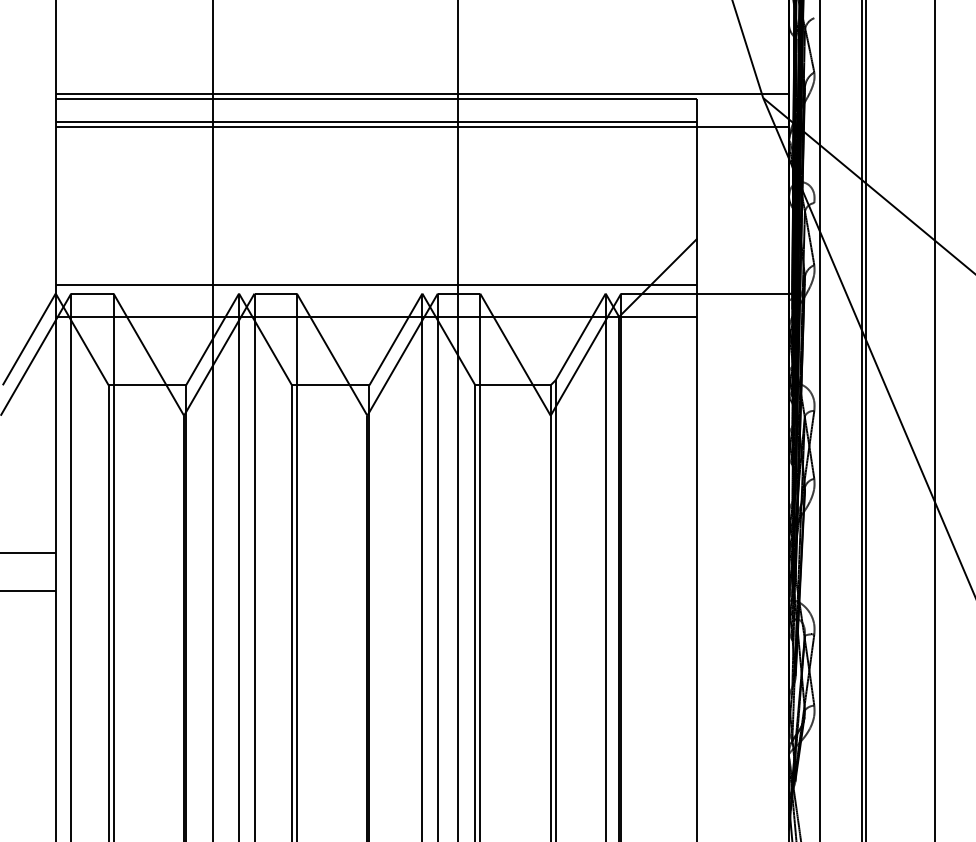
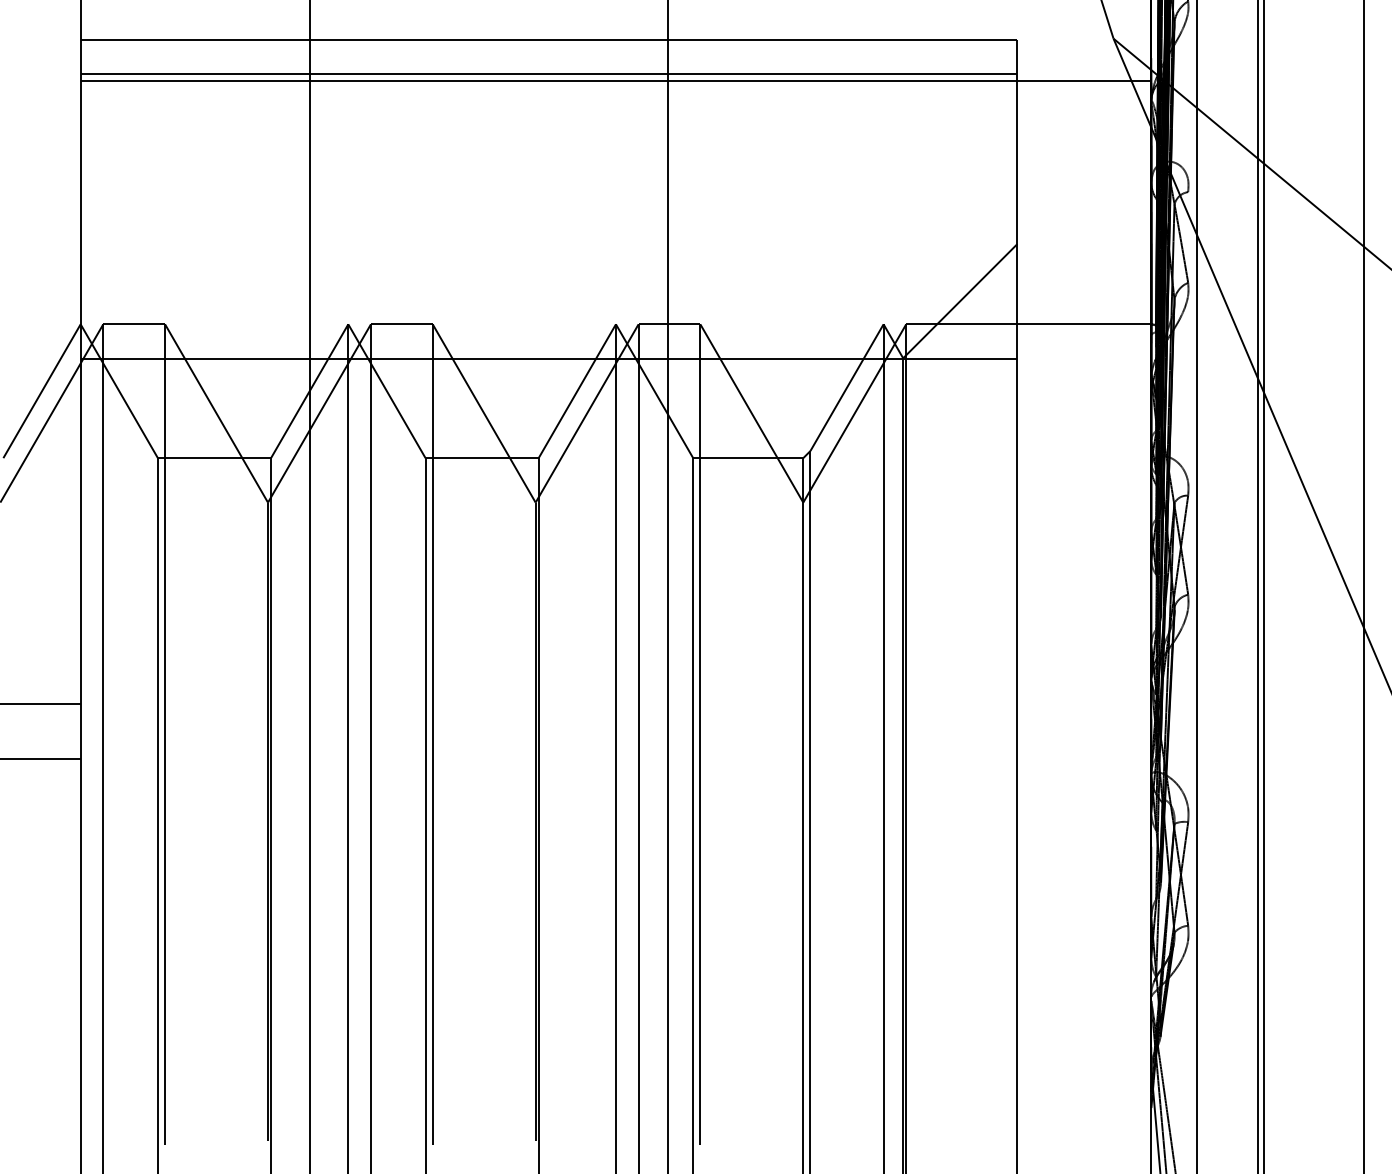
line: (422, 94) -> (616, 33), removed
line: (376, 285) -> (548, 312), removed

